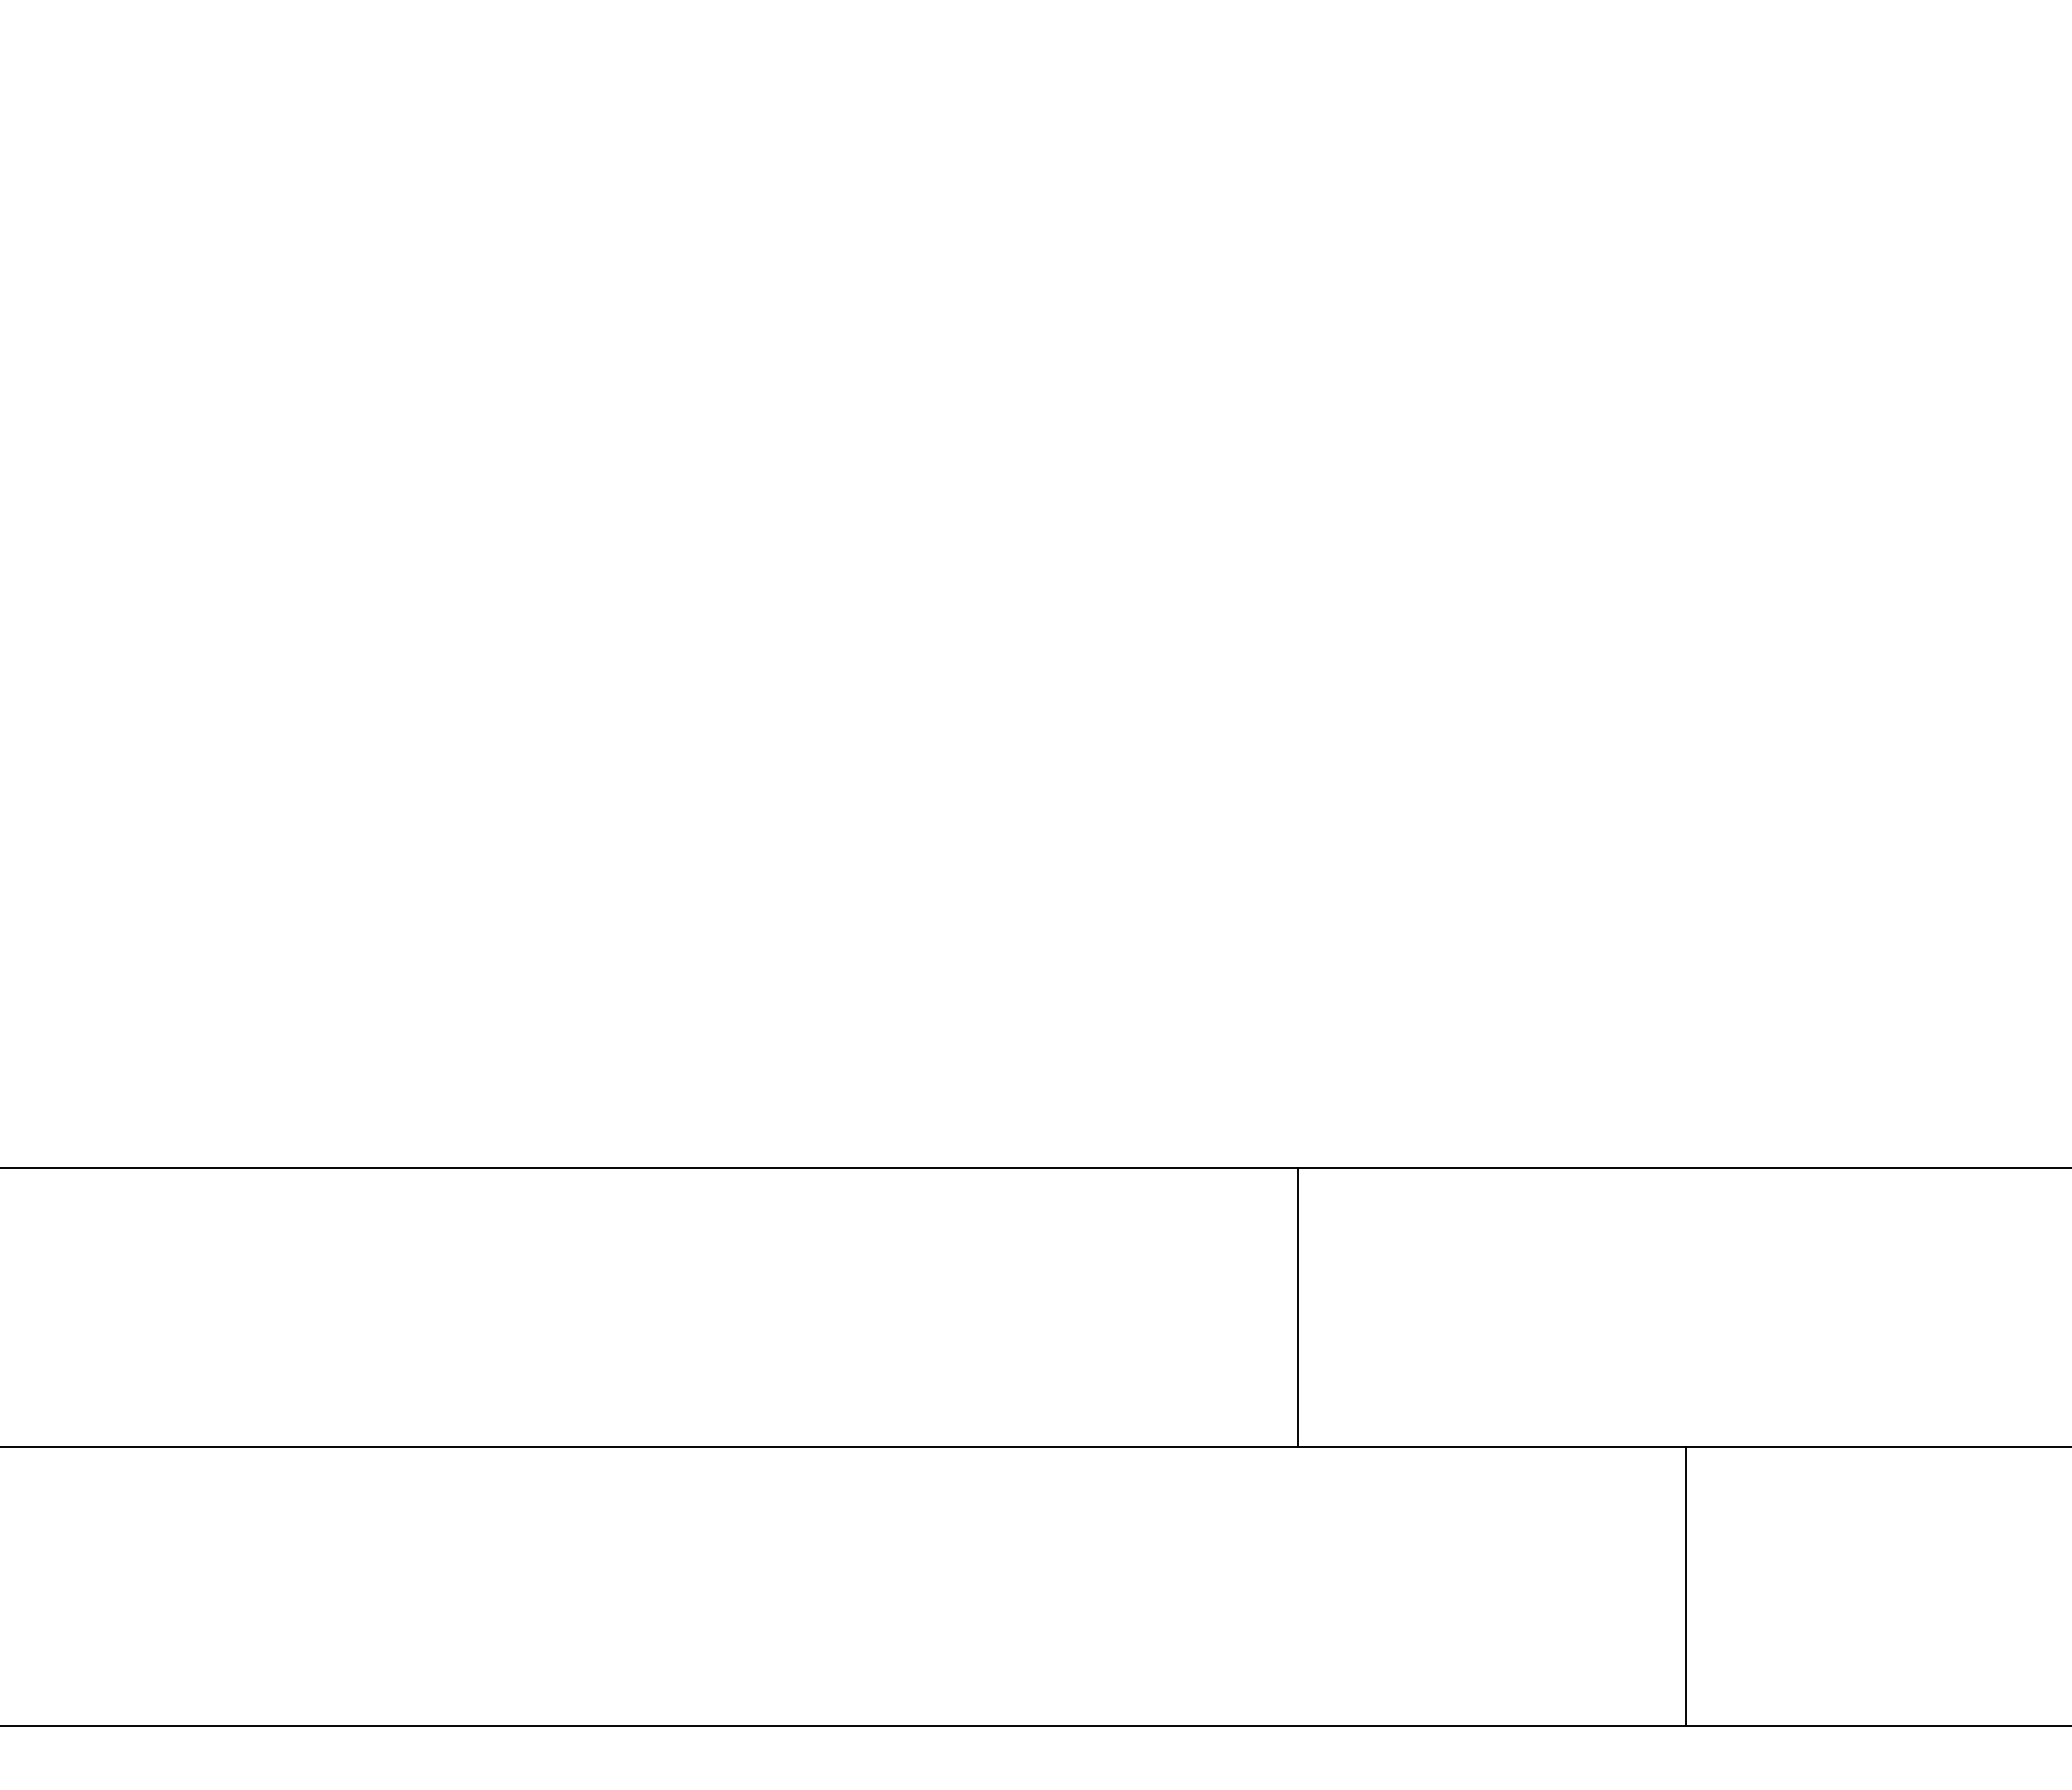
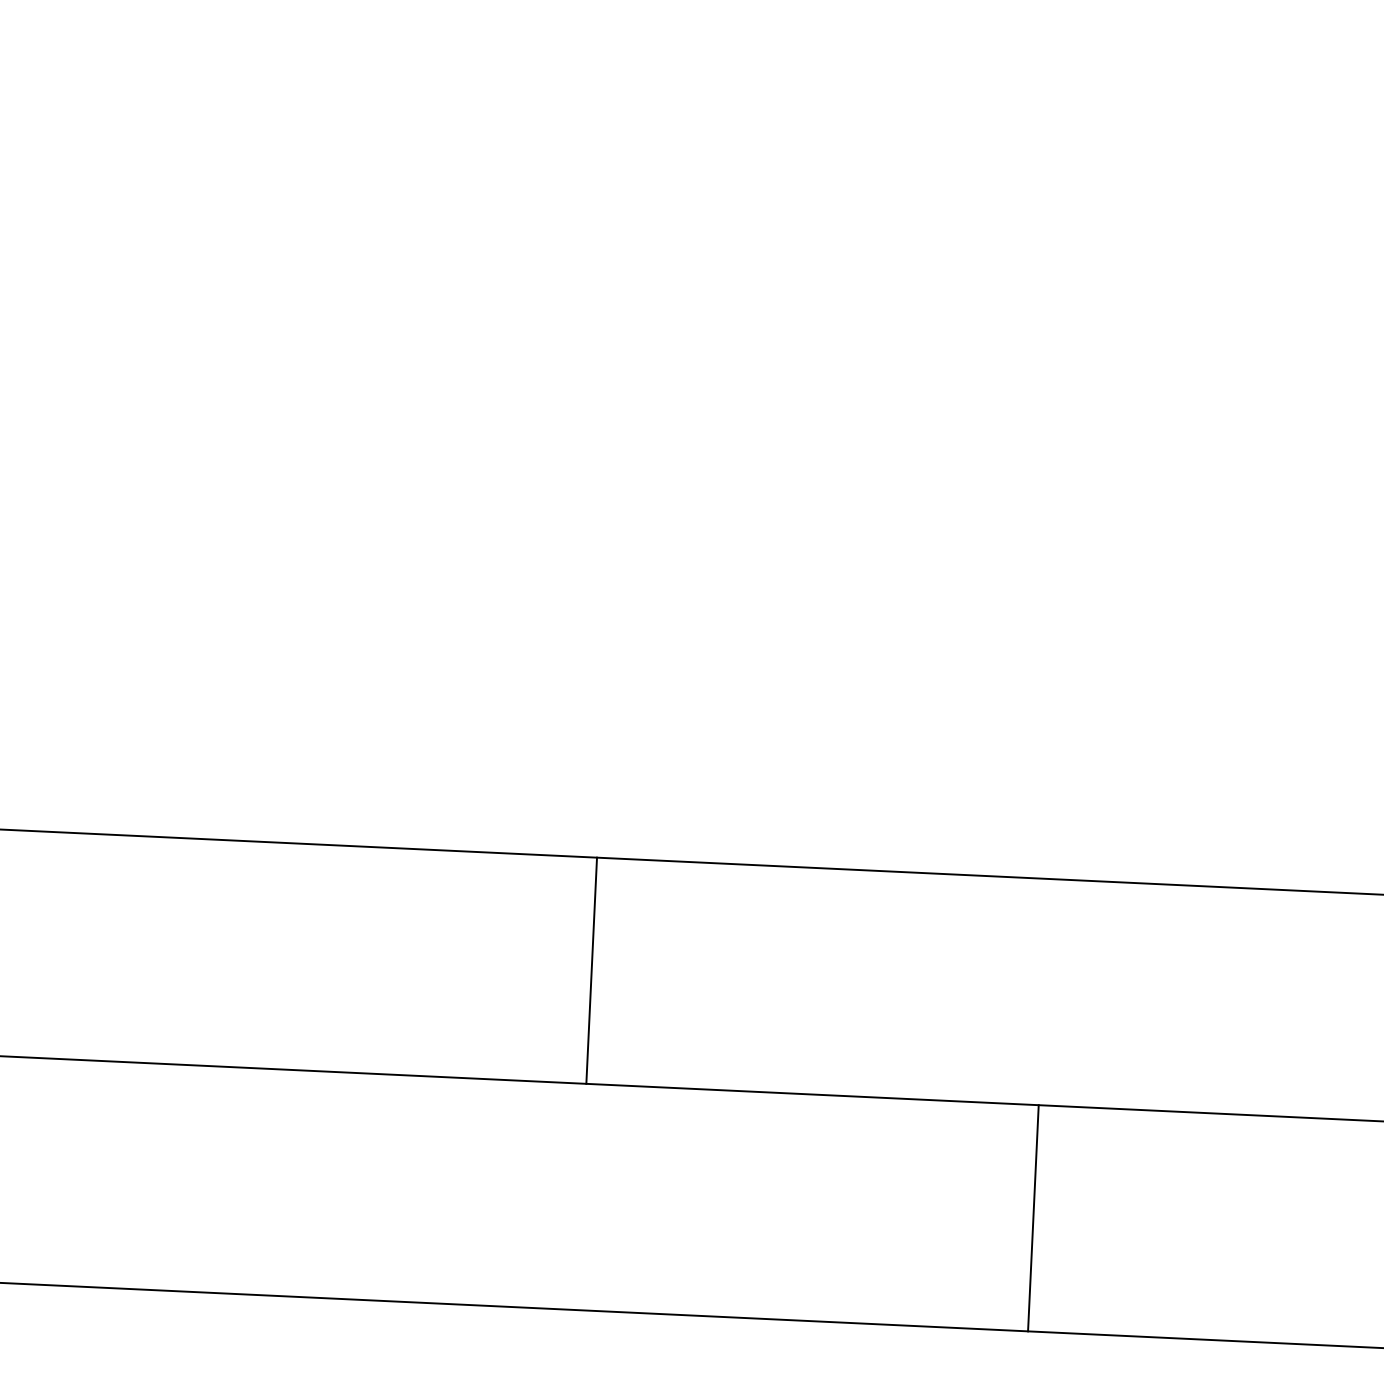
line: (1297, 1307) -> (591, 970), moved
line: (1686, 1585) -> (1033, 1217), moved

